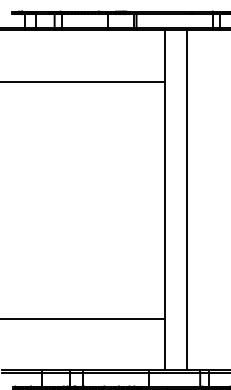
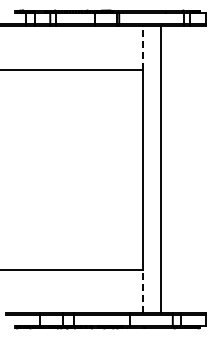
line: (165, 56) -> (143, 48), solid -> dashed
line: (165, 345) -> (143, 291), solid -> dashed

